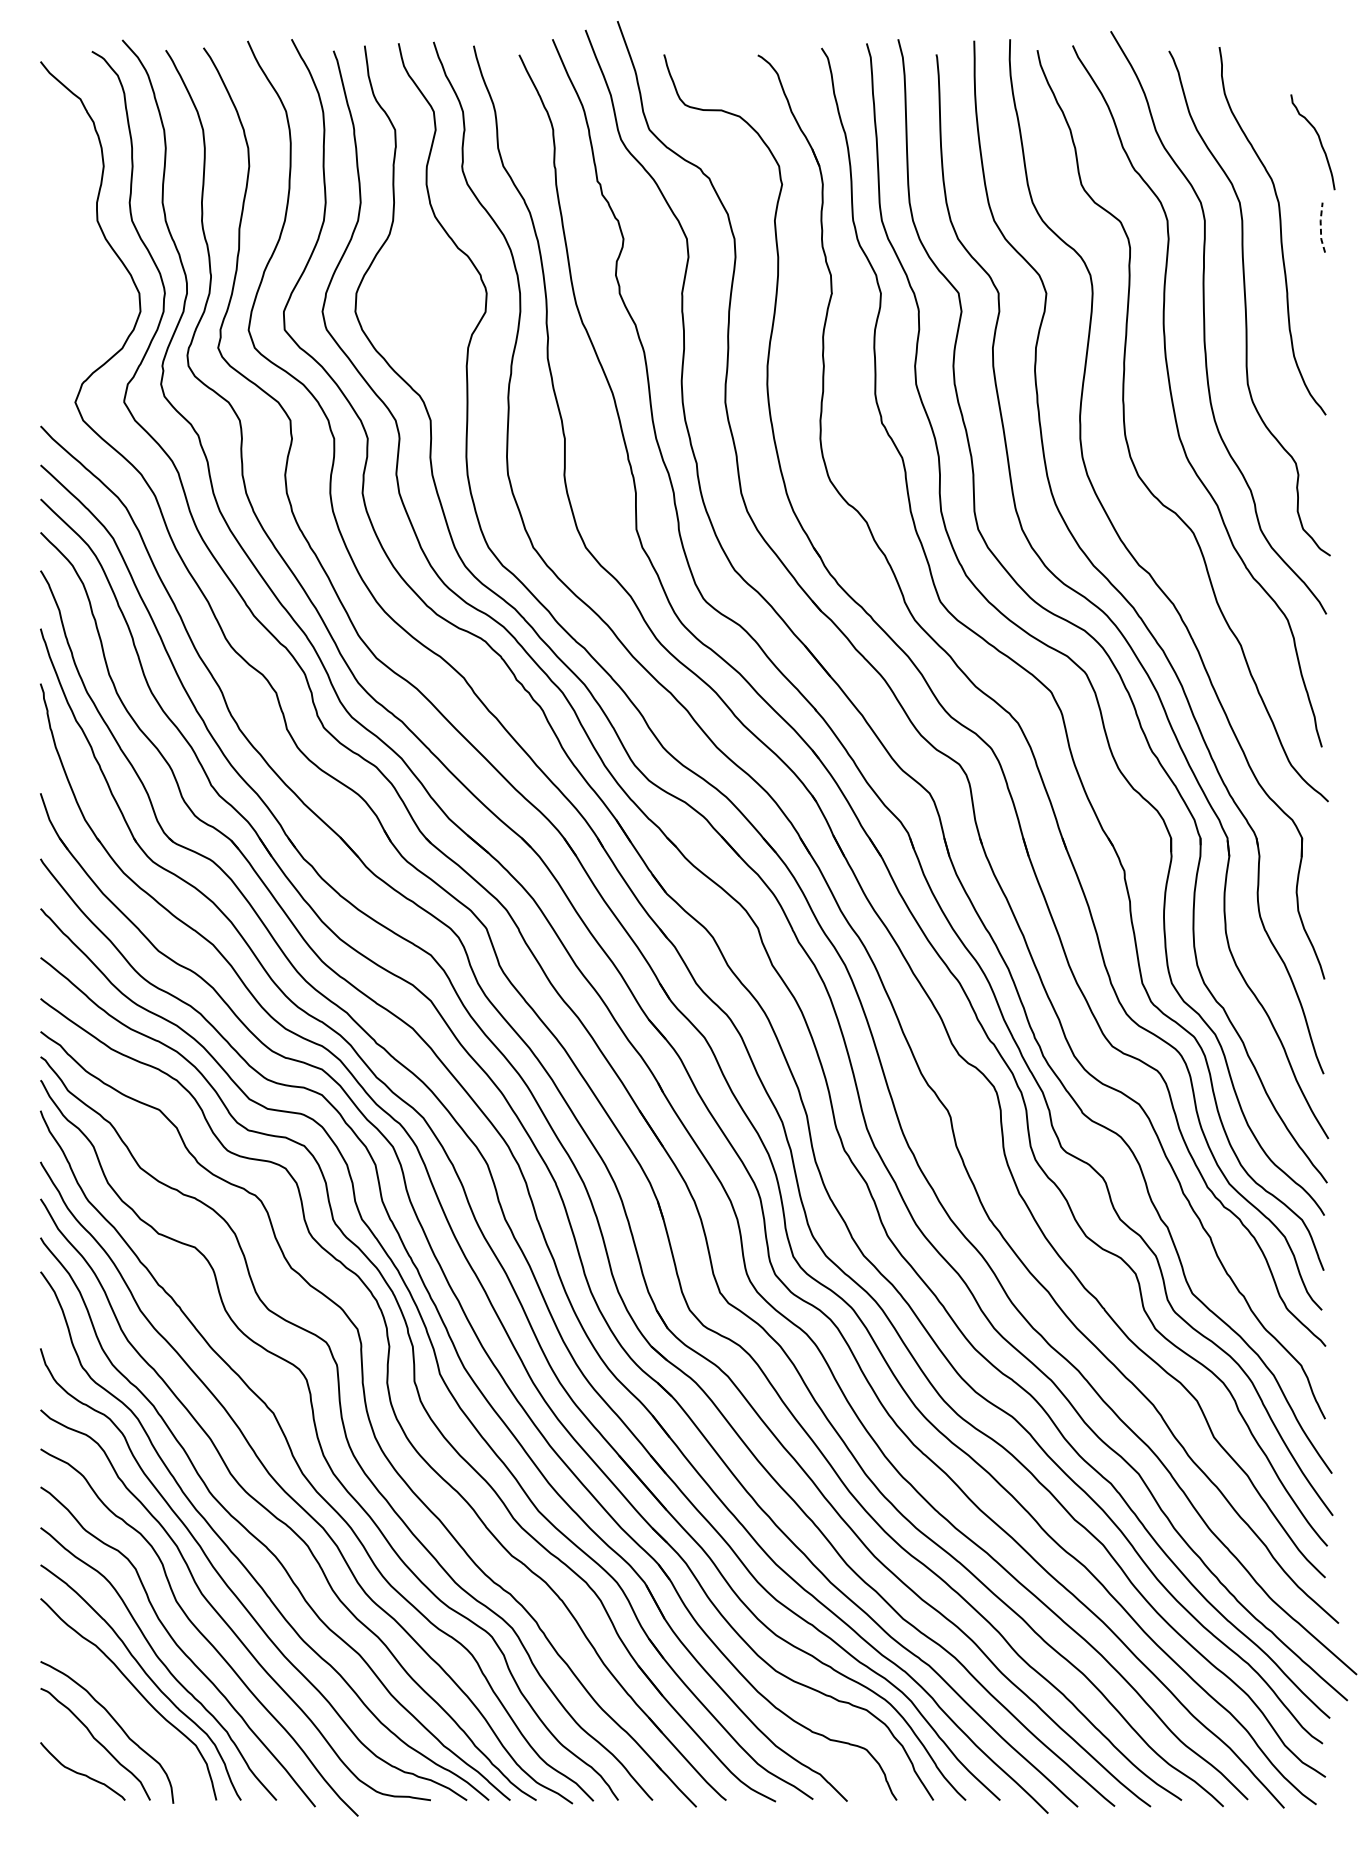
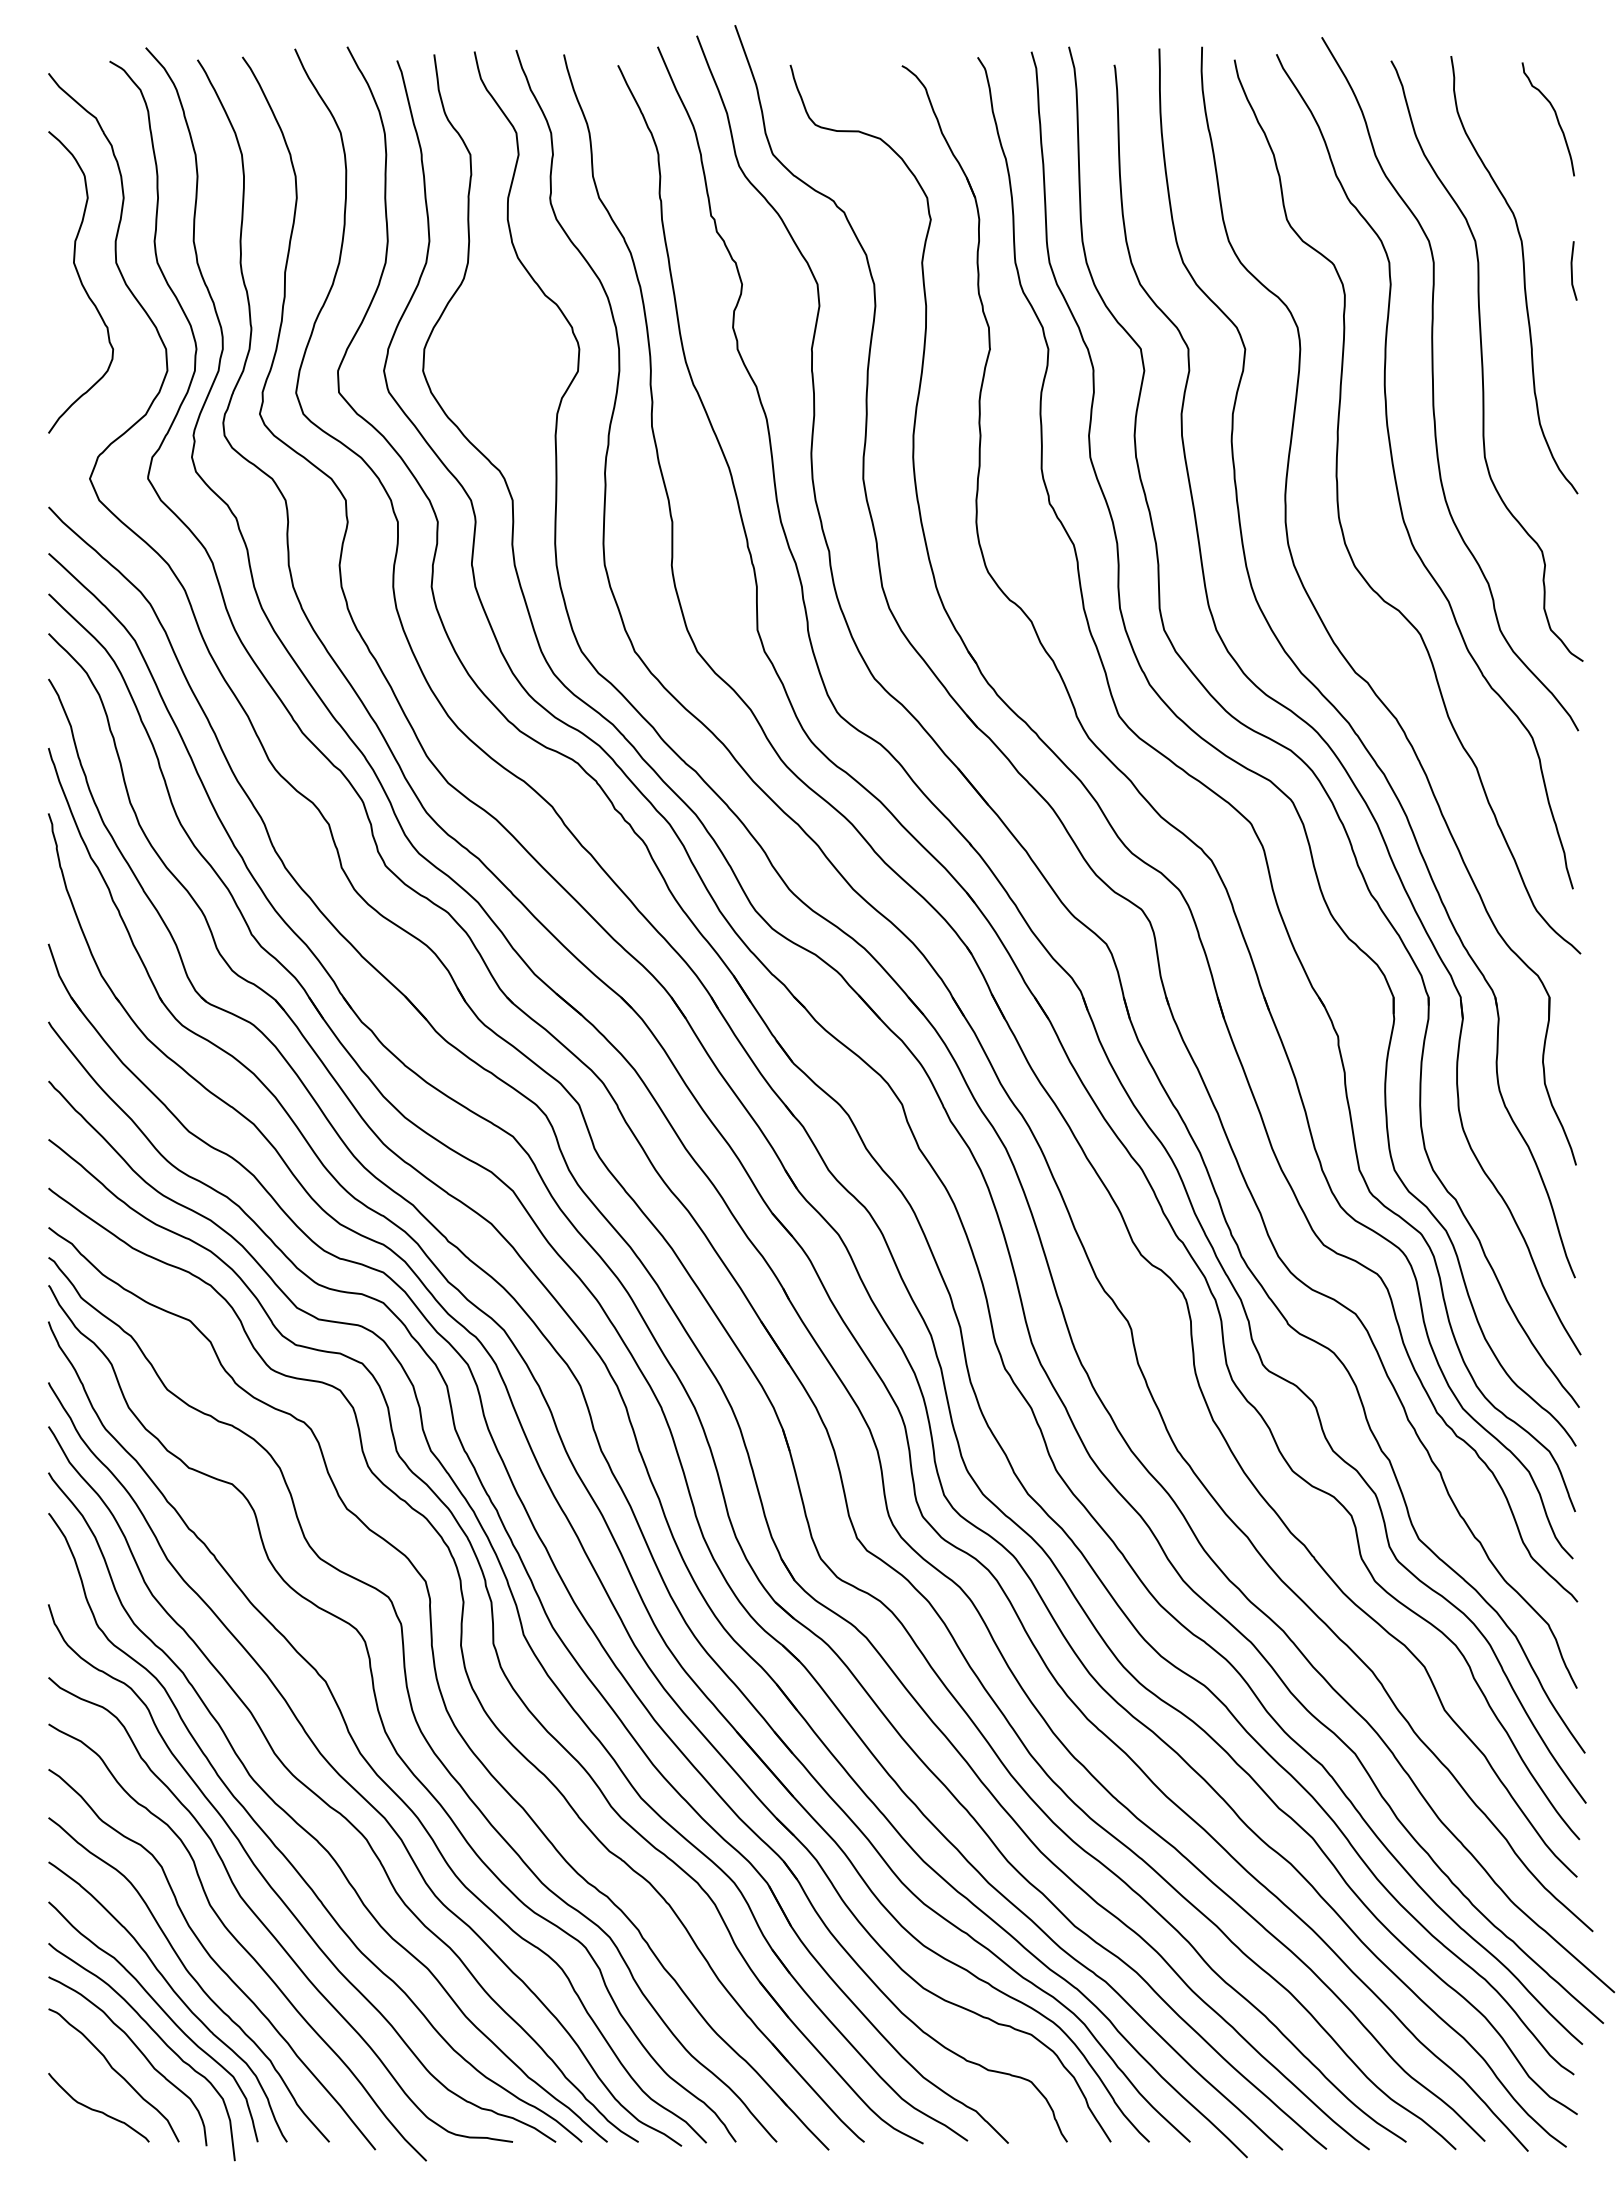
curve: (1318, 139) -> (1555, 116), moved
line: (1320, 227) -> (1571, 270), dashed -> solid
curve: (68, 237) -> (81, 282), added
curve: (132, 1711) -> (157, 2036), added

